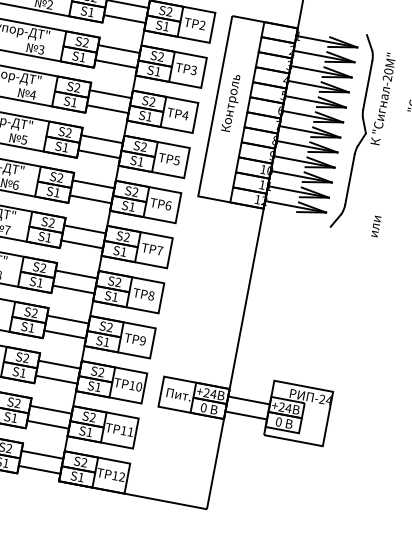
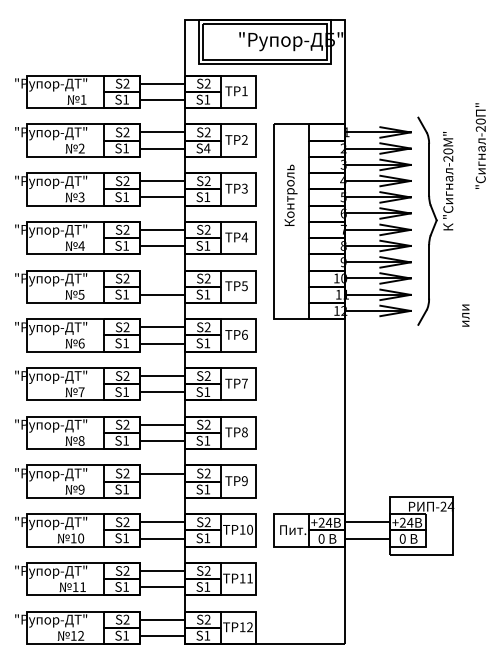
text: (166, 26) -> (207, 148), S1 -> S4
text: (231, 102) -> (290, 194), moved
line: (102, 139) -> (162, 278), removed
line: (65, 334) -> (162, 489), removed

